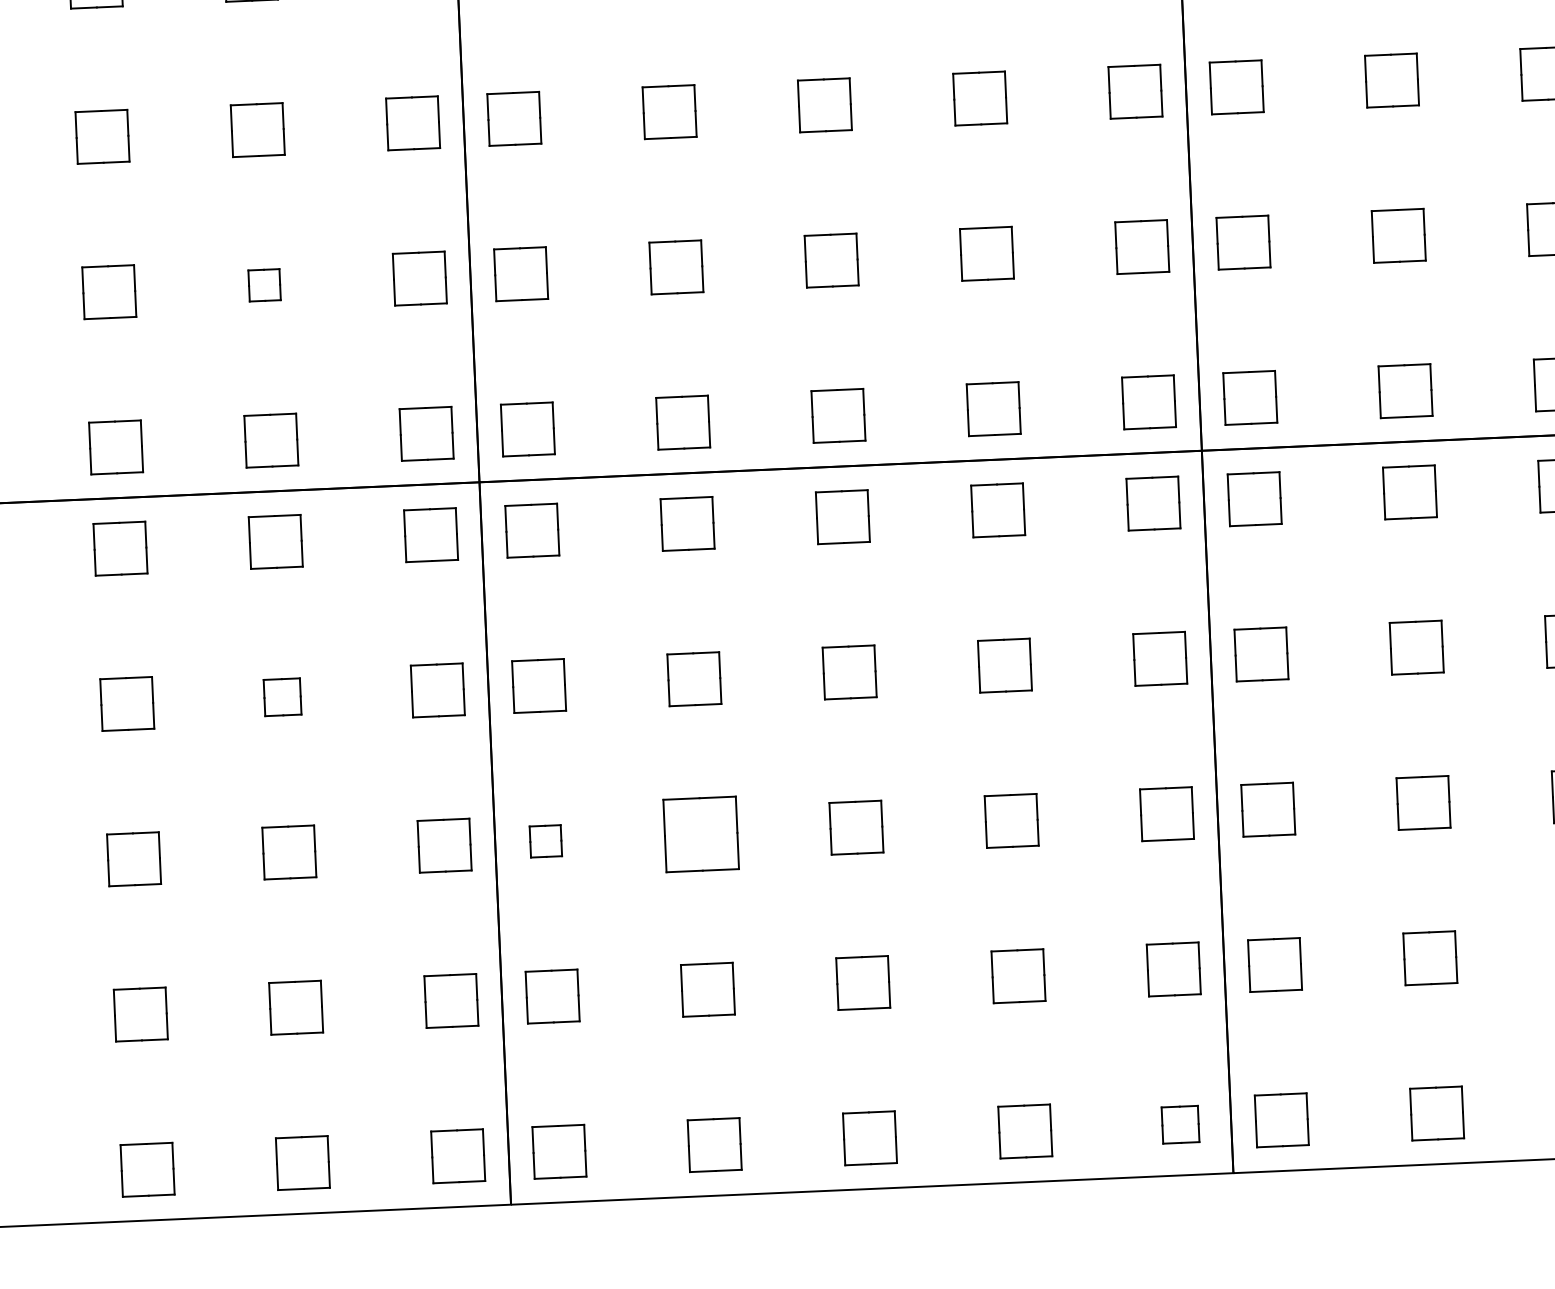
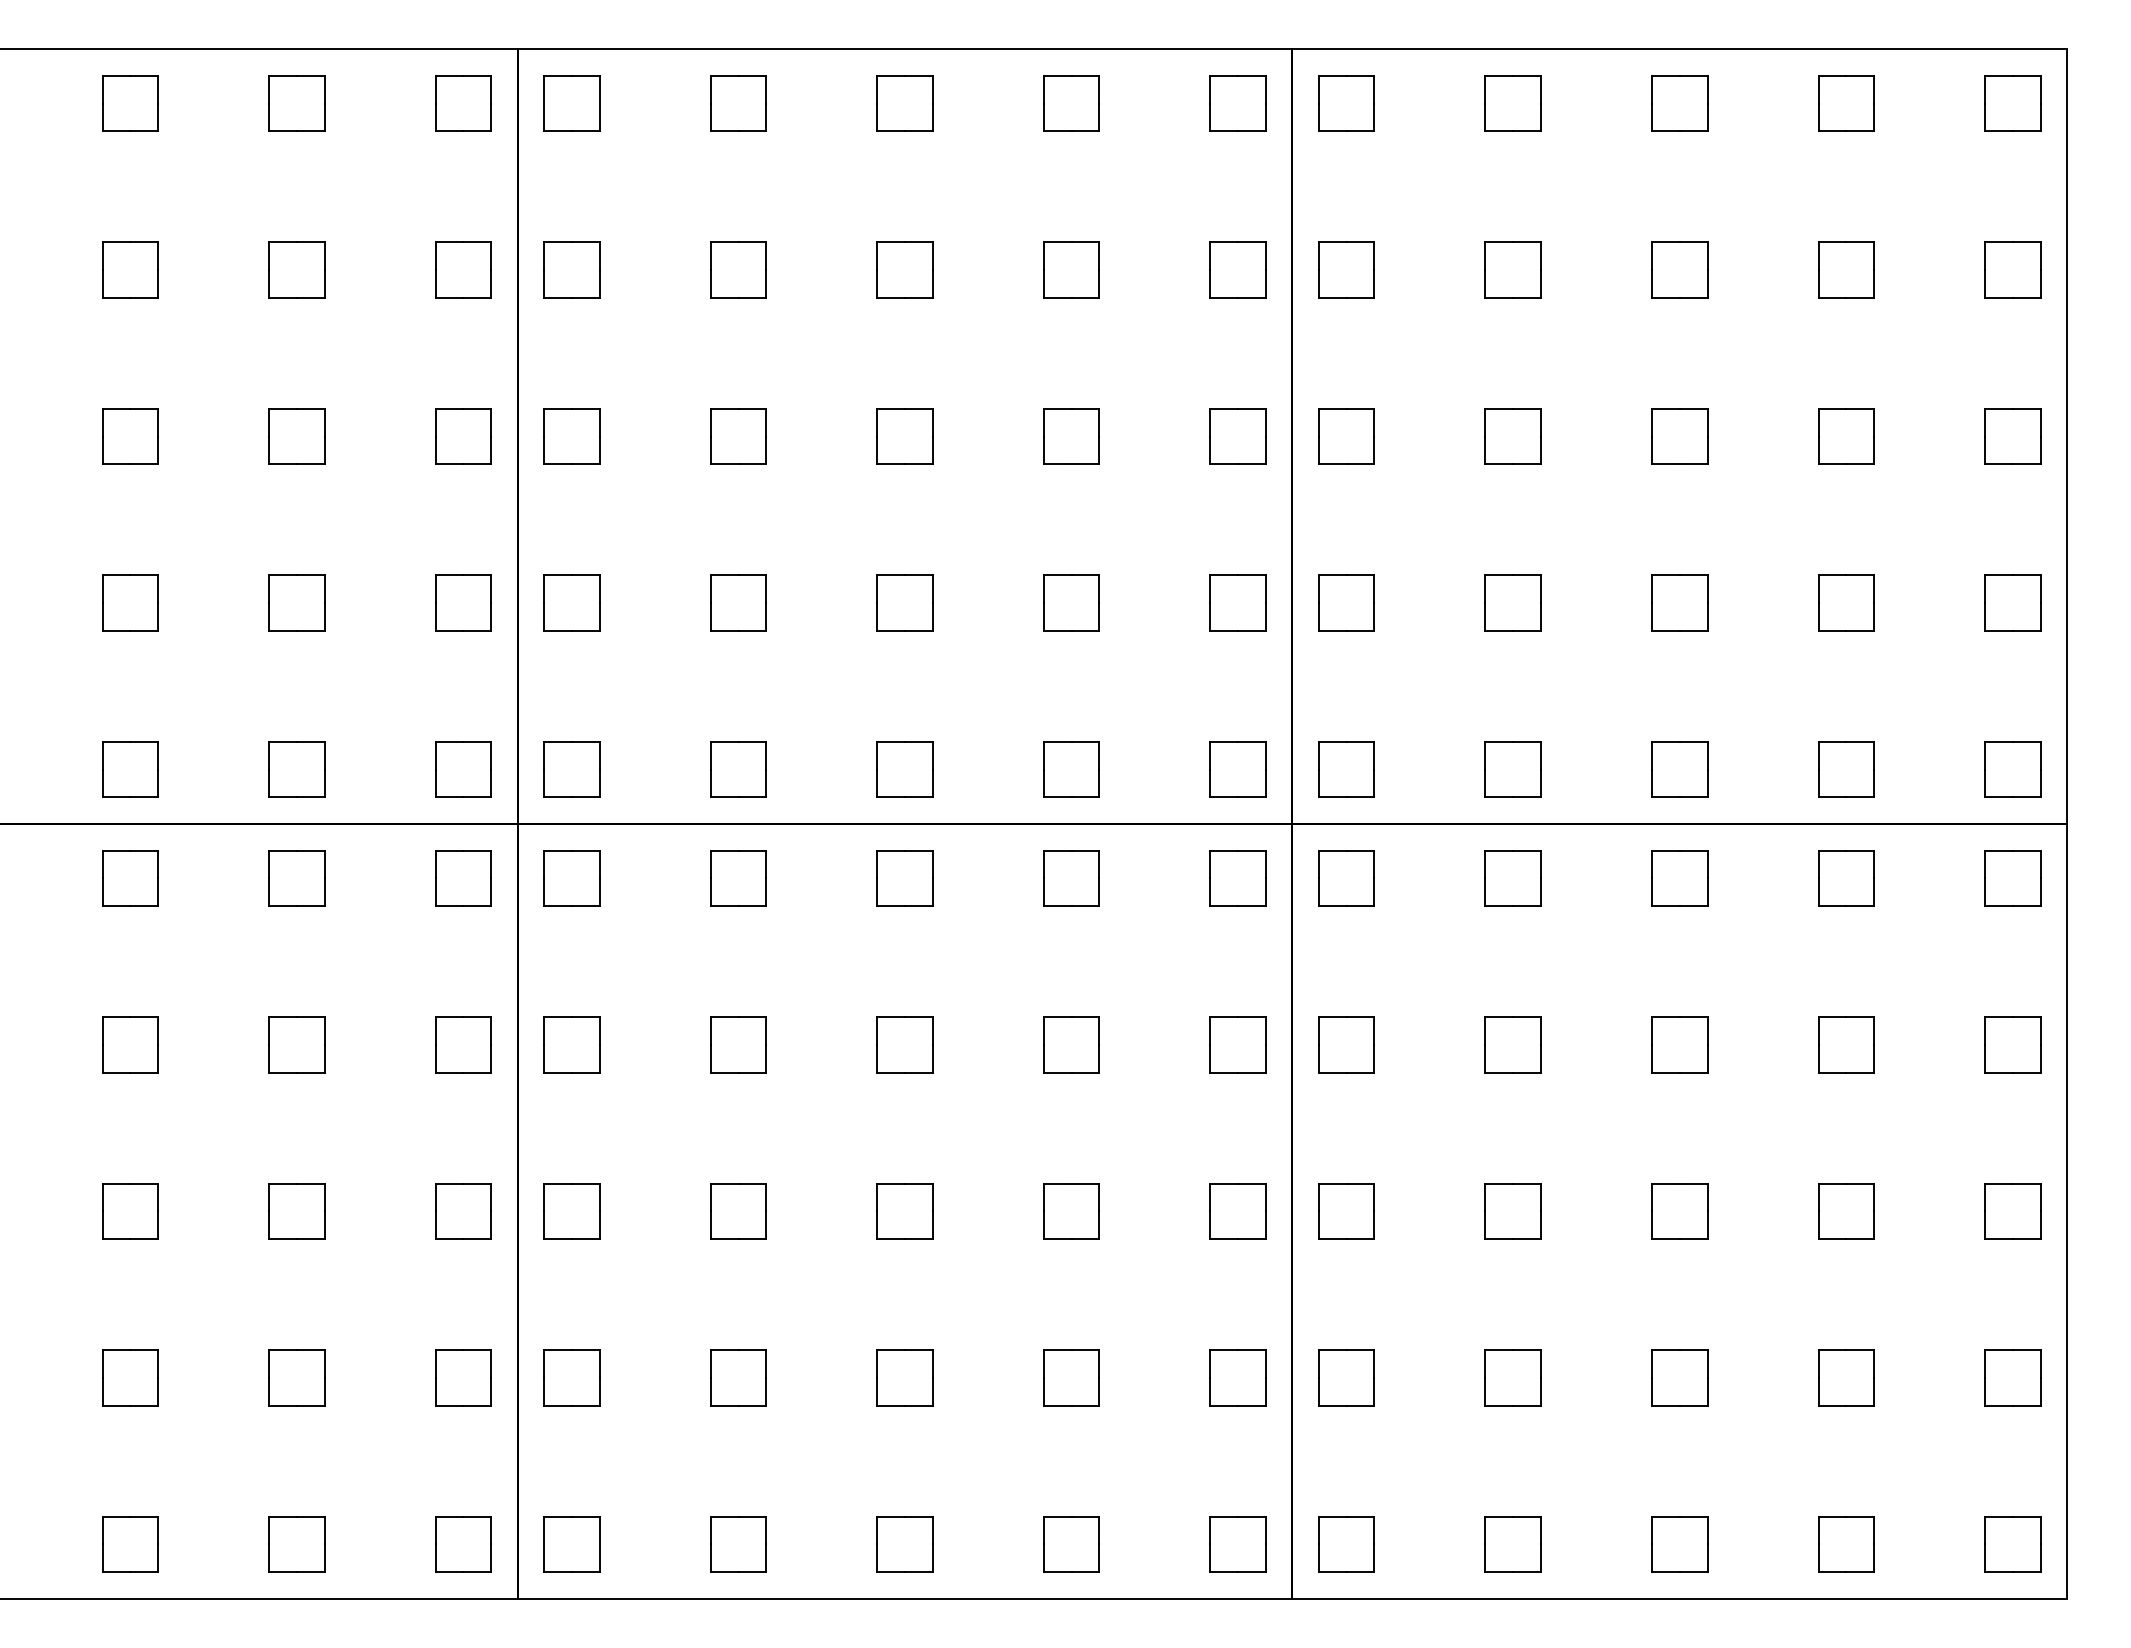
part: (264, 284) -> (296, 602), size x1.67
part: (282, 696) -> (296, 1044), size x1.43
part: (701, 834) -> (738, 1211), size x0.71
part: (545, 841) -> (571, 1211), size x1.67
part: (1180, 1124) -> (1237, 1544), size x1.43

